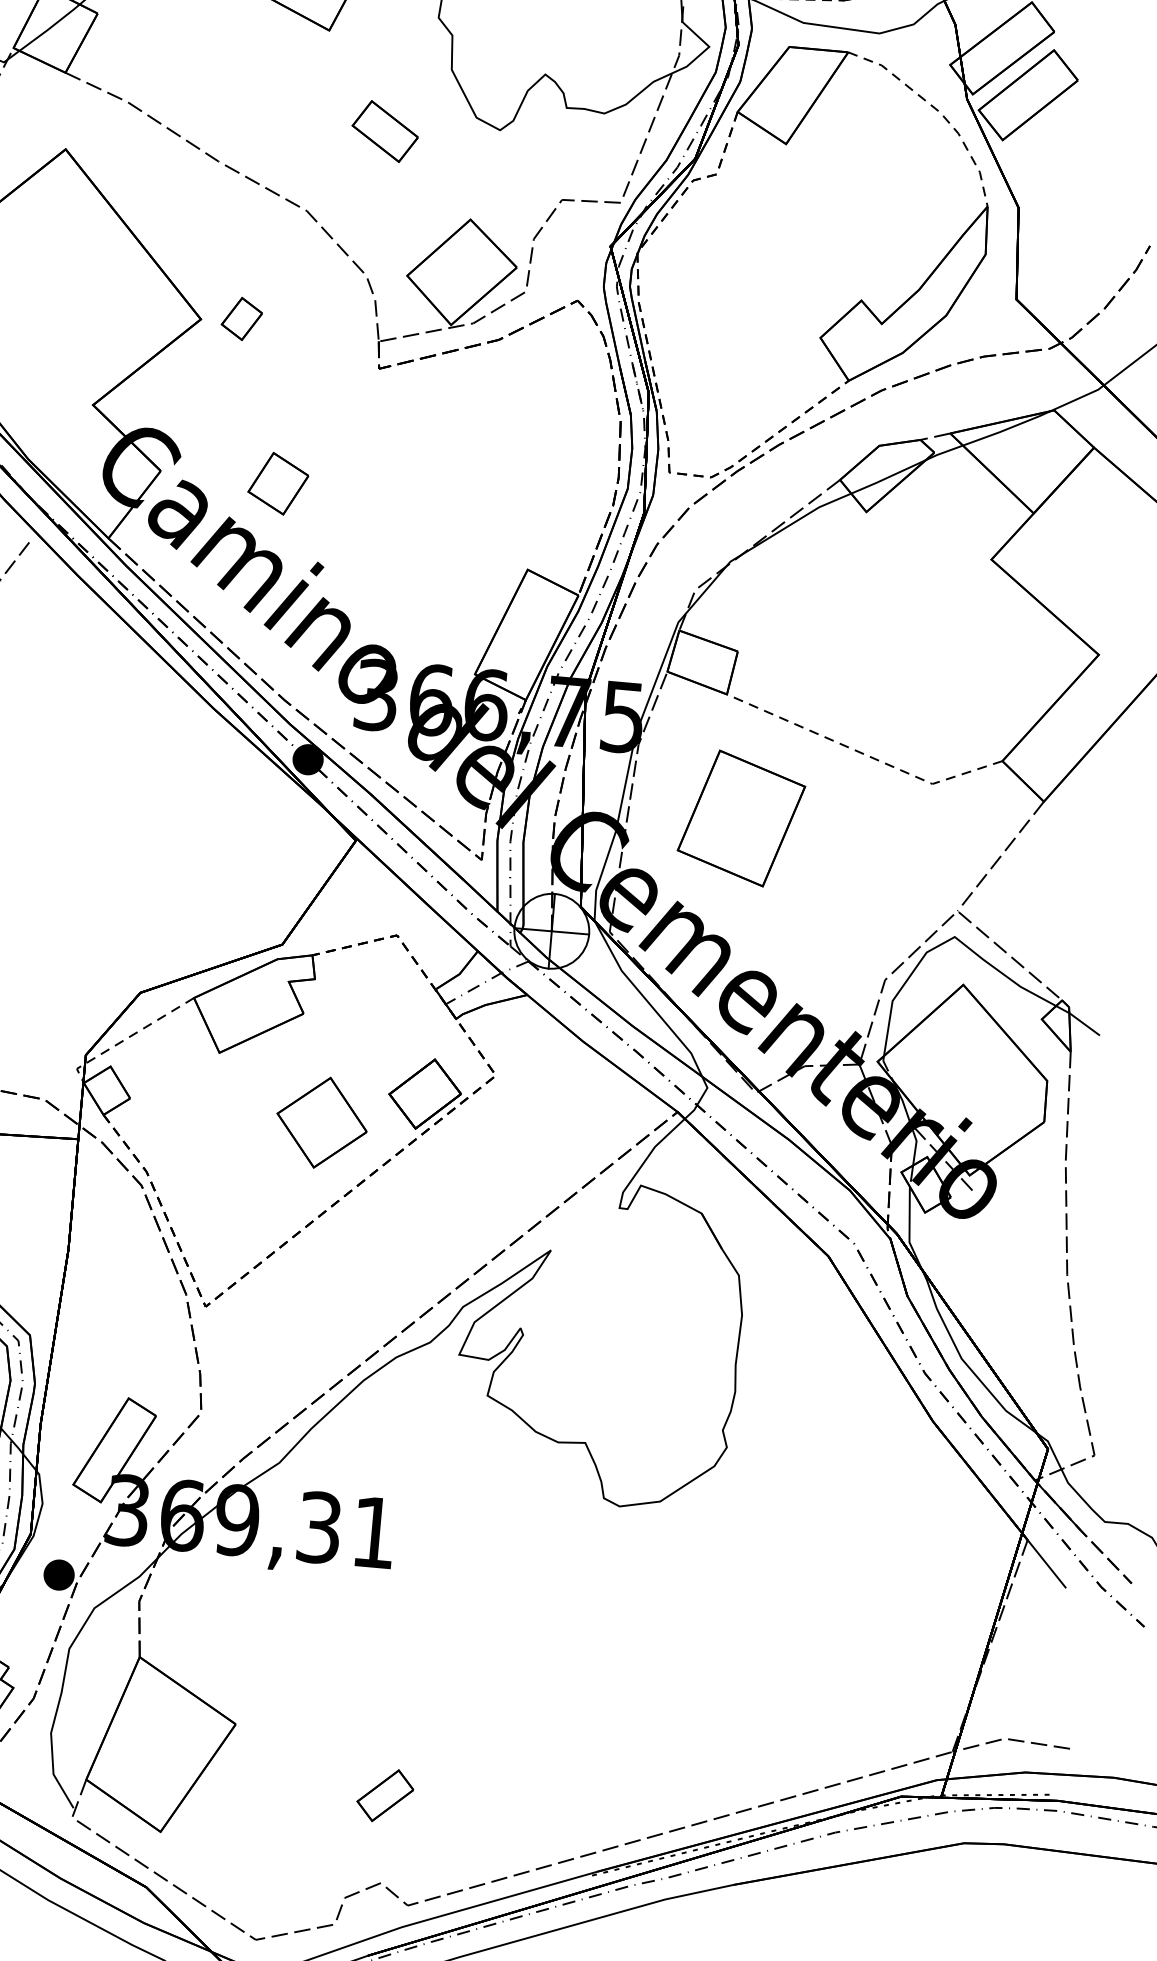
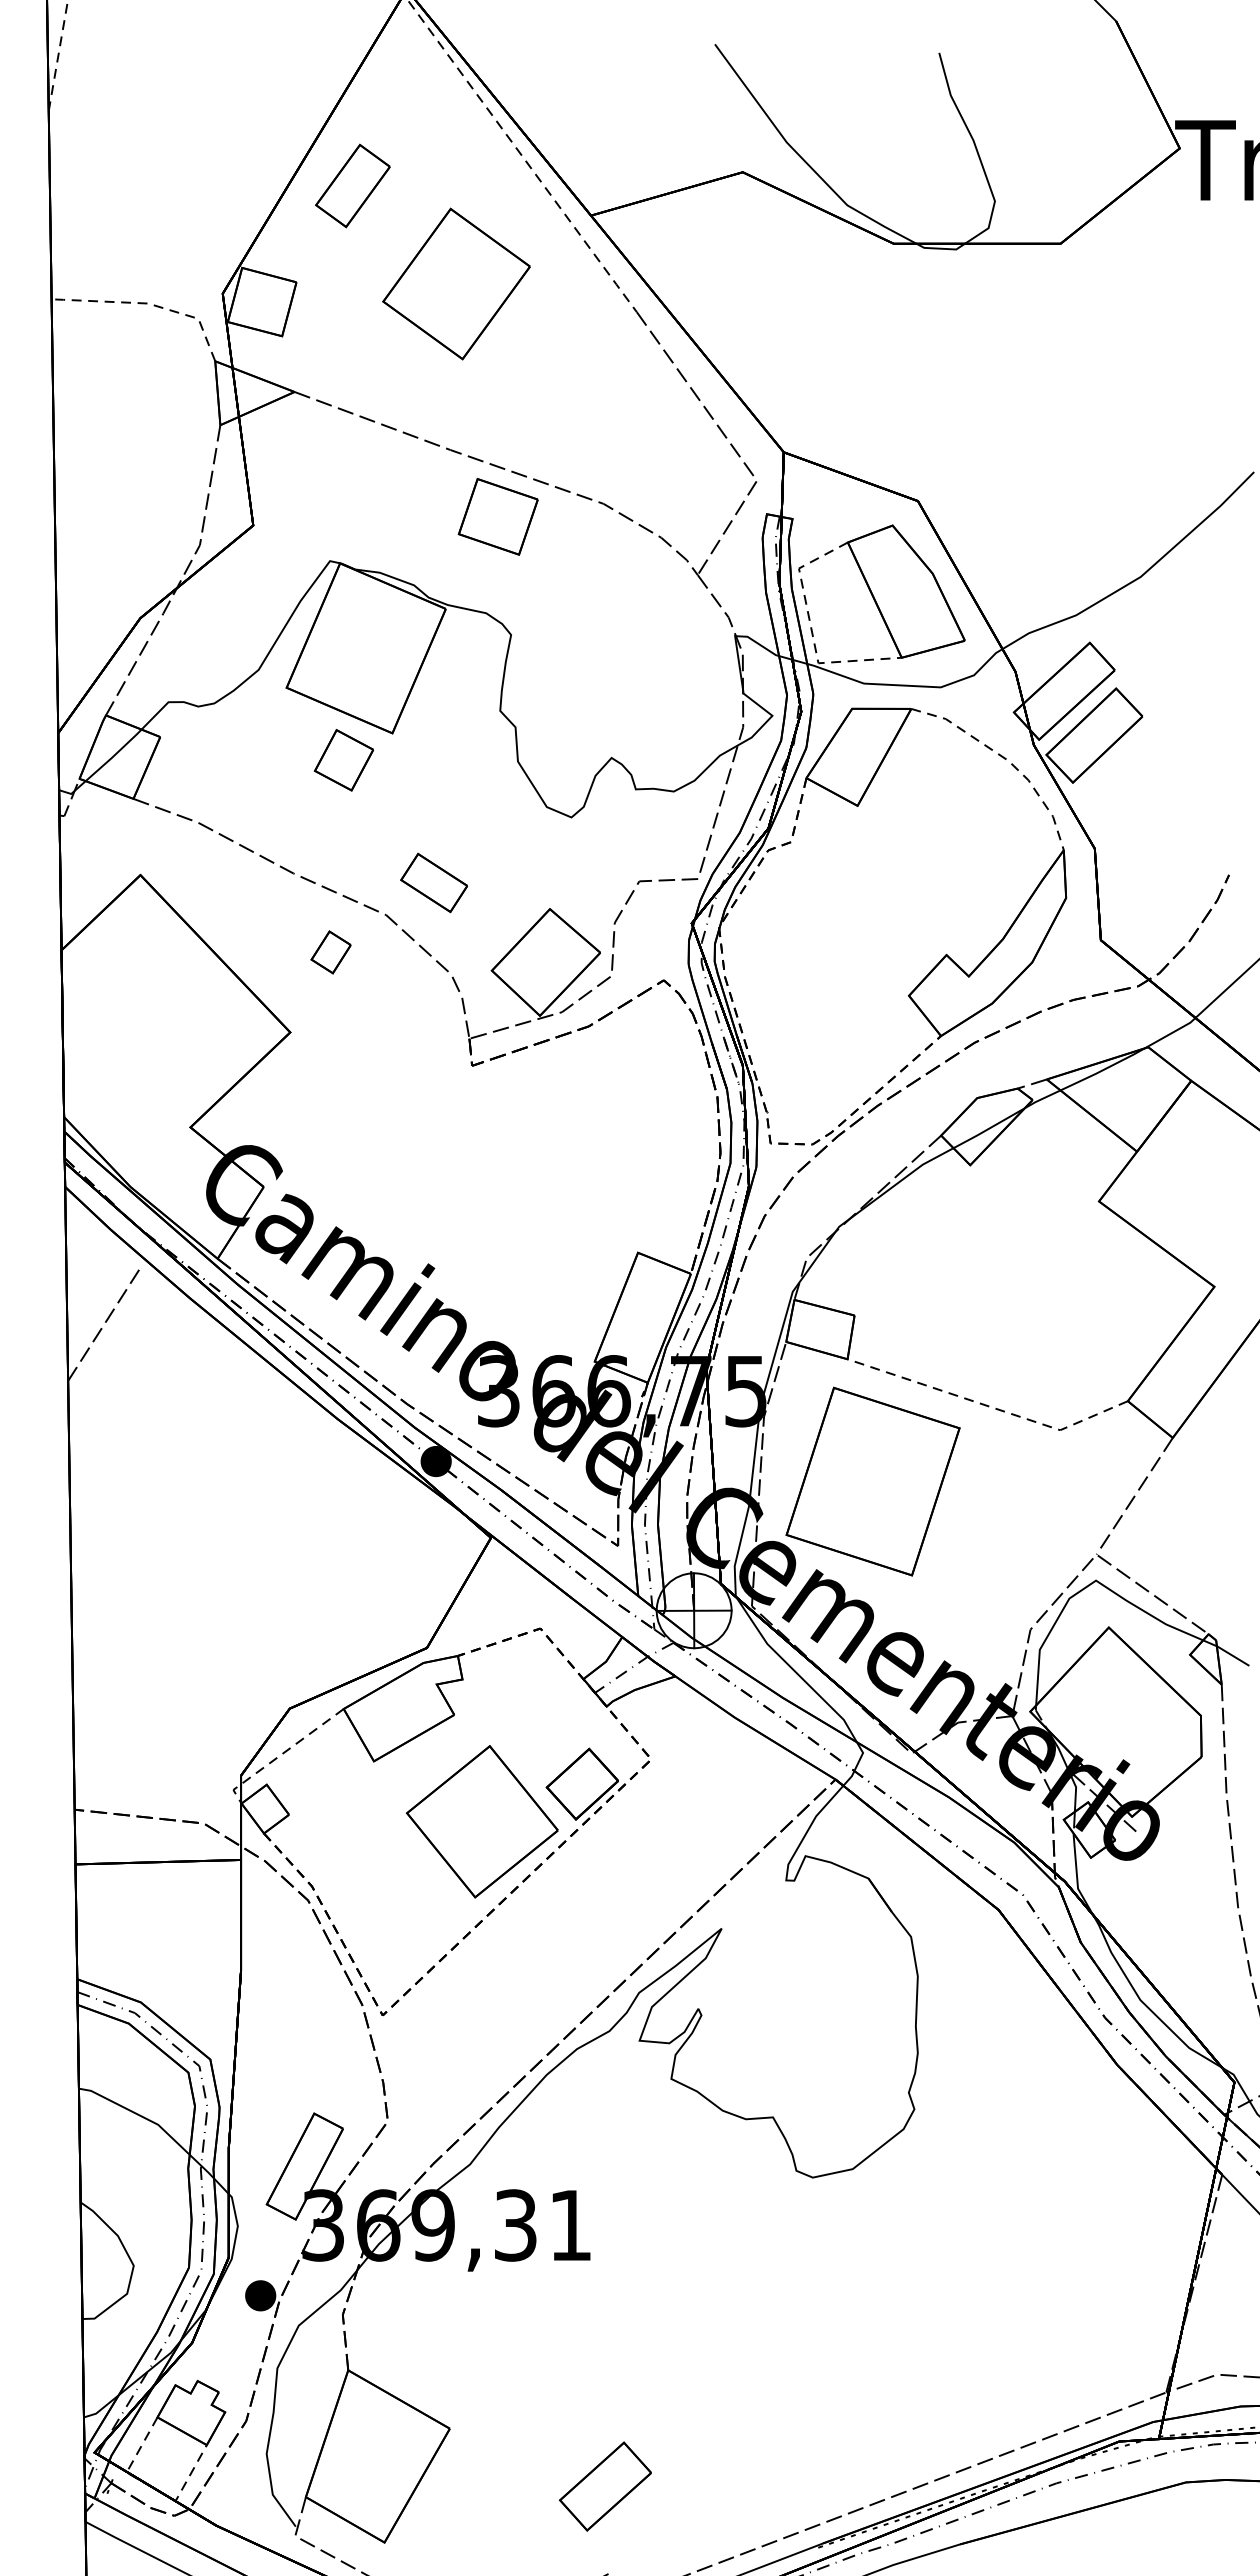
part: (384, 131) -> (433, 882), moved
part: (241, 319) -> (330, 952), moved
part: (277, 483) -> (343, 760), moved
part: (740, 818) -> (872, 1481), size x1.43
part: (322, 1122) -> (482, 1821), size x1.67
part: (384, 1795) -> (604, 2486), size x1.67

